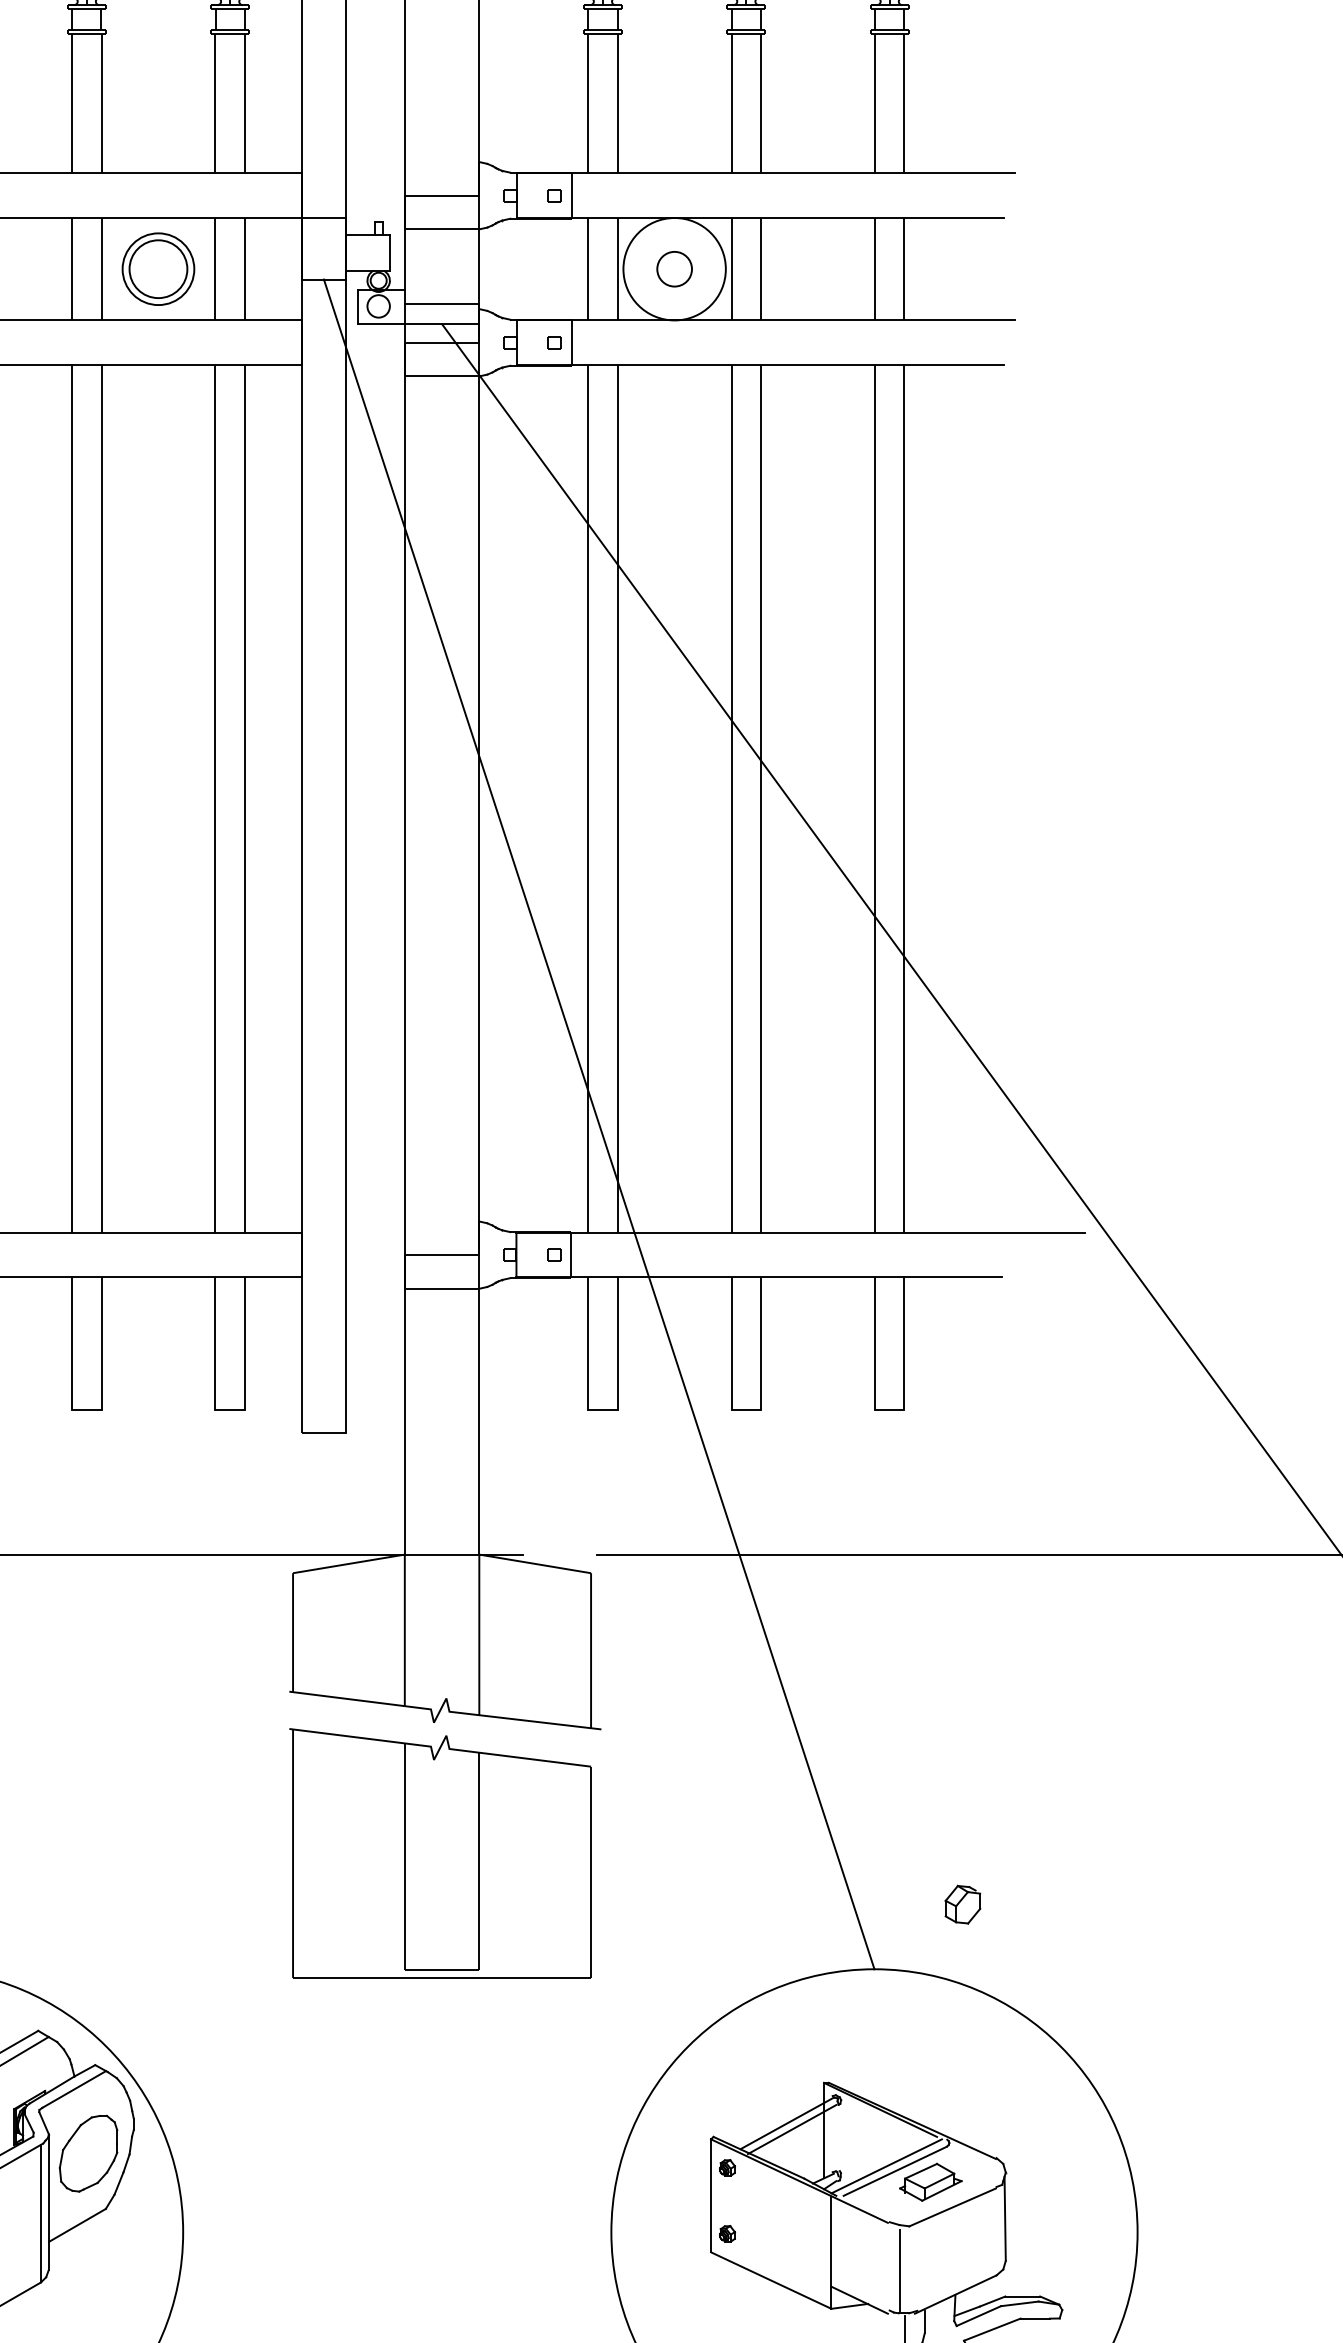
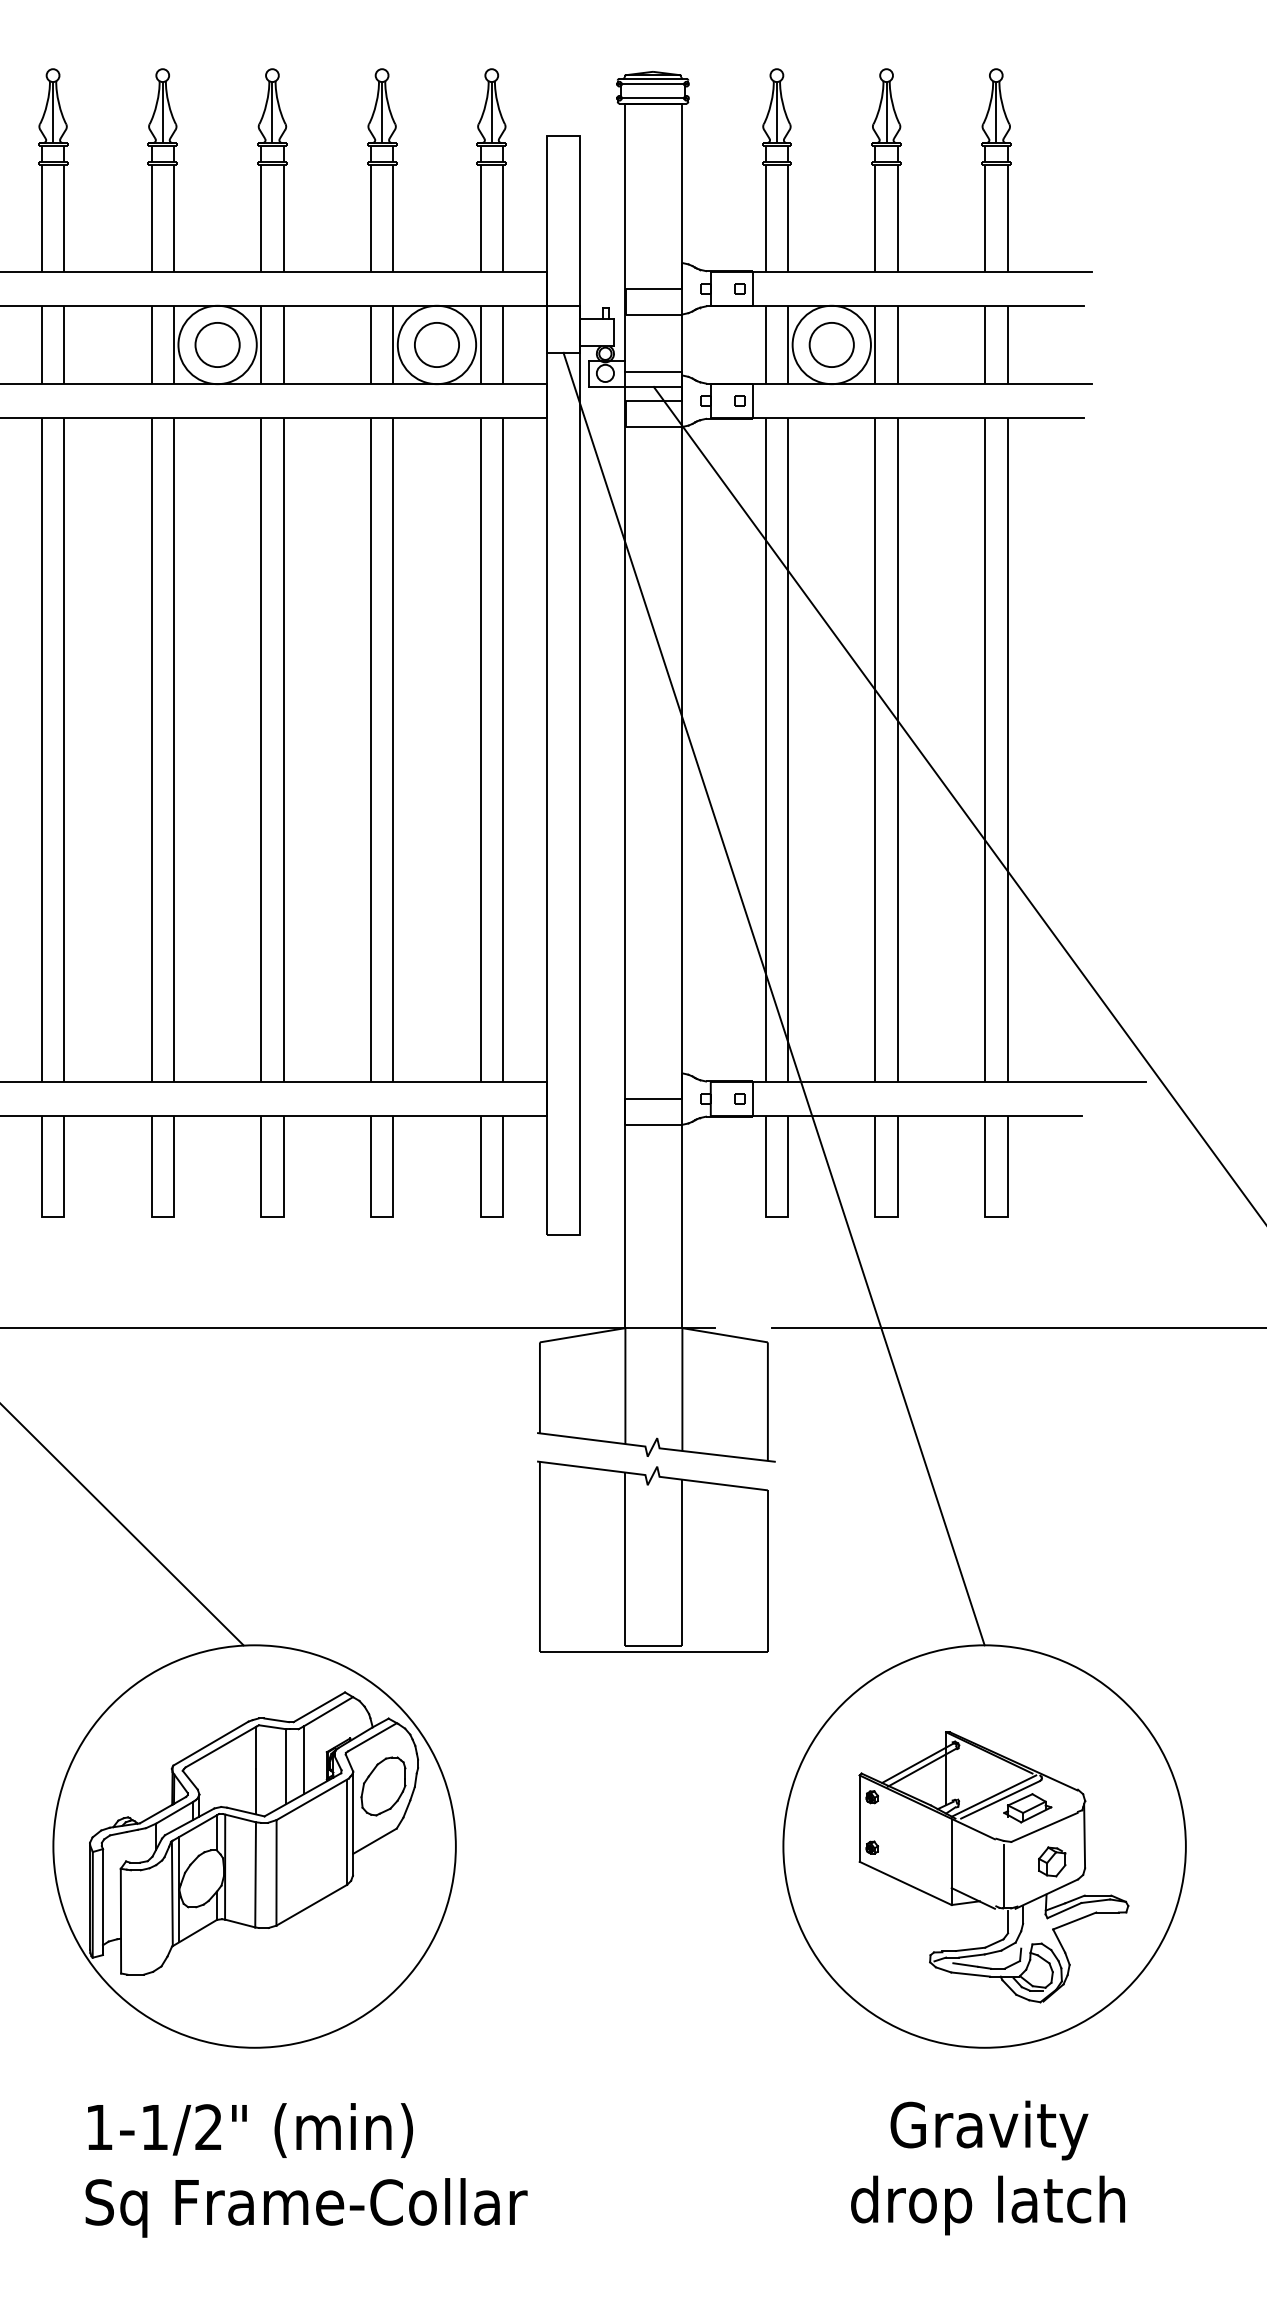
circle: (157, 268) -> (436, 344), size x1.43
circle: (674, 268) -> (831, 344), size x1.67
part: (963, 1904) -> (1052, 1861), moved

